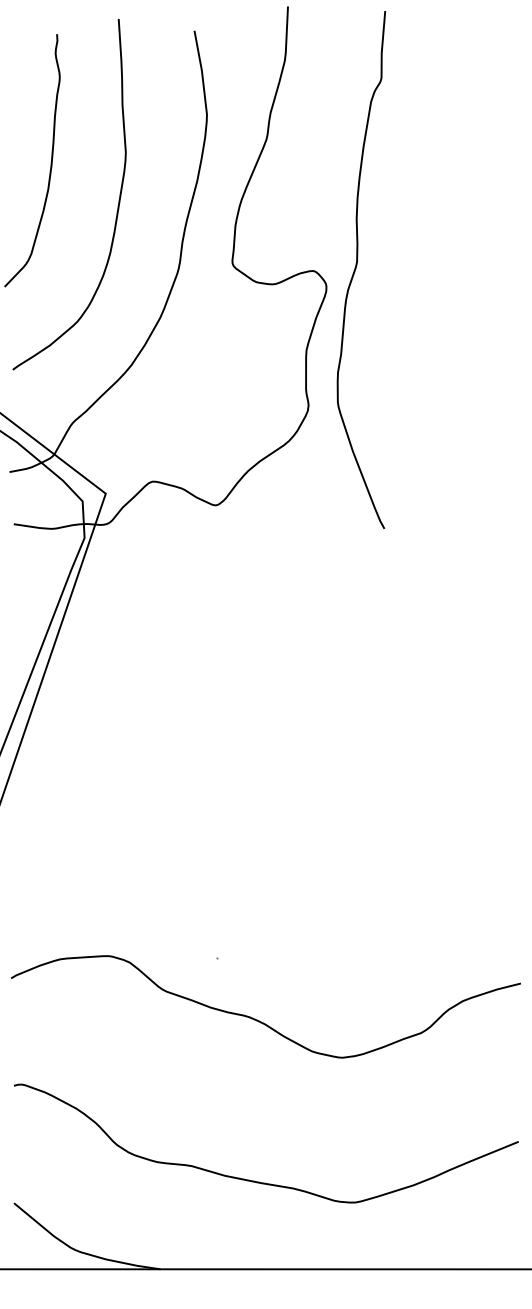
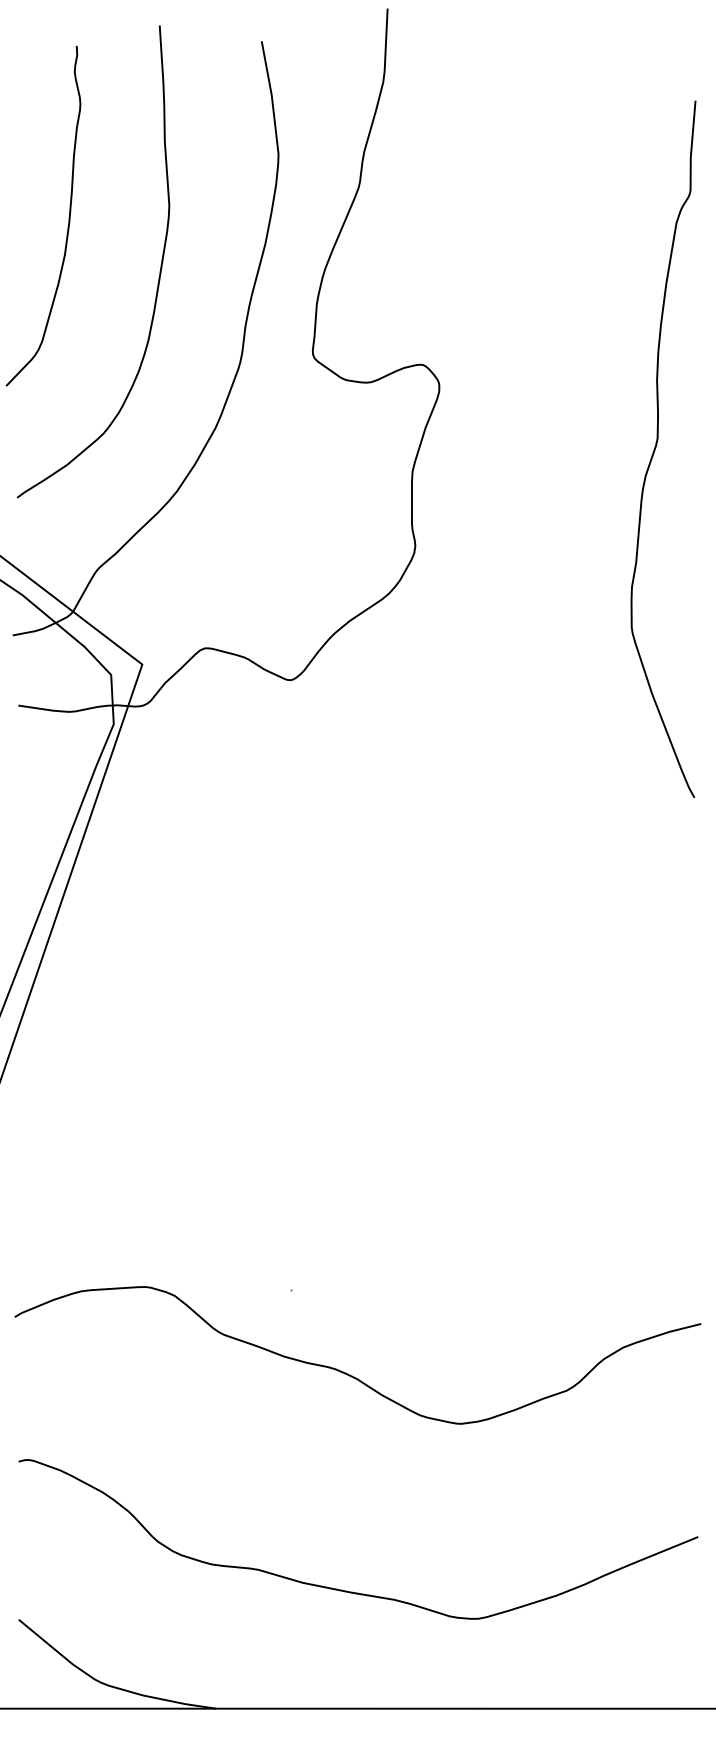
curve: (356, 268) -> (656, 447), moved

